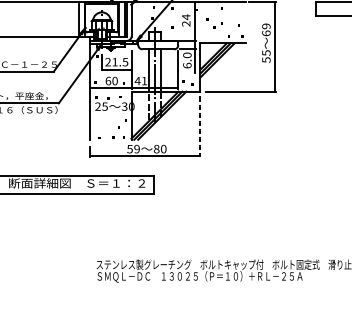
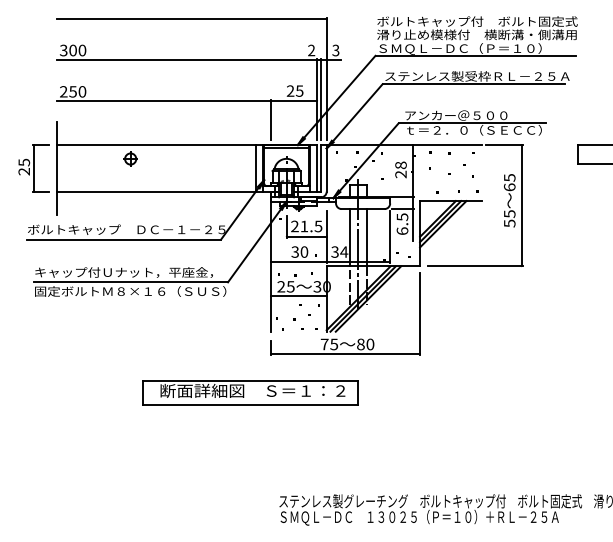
text: (185, 17) -> (400, 165), 24 -> 28
text: (266, 26) -> (509, 177), 69 -> 65
text: (187, 55) -> (402, 217), 6.0 -> 6.5
text: (108, 80) -> (295, 251), 60 -> 30
text: (140, 80) -> (339, 251), 41 -> 34
line: (110, 113) -> (298, 296), added
line: (200, 127) -> (420, 314), dashed -> solid
text: (133, 149) -> (329, 344), 59 -> 75

